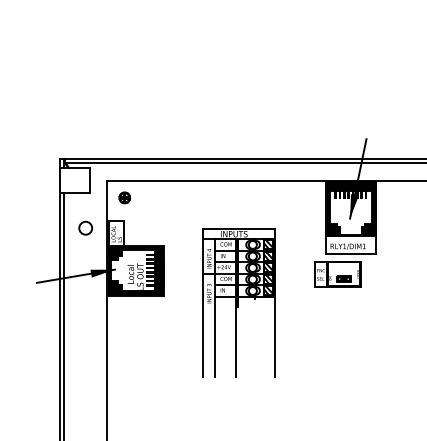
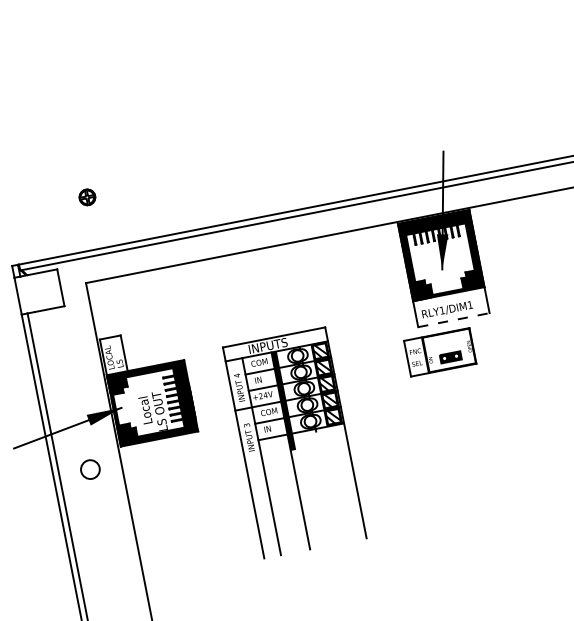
part: (124, 197) -> (86, 196), moved
circle: (85, 227) -> (89, 468), moved
line: (351, 254) -> (454, 320), solid -> dashed
part: (238, 302) -> (293, 441), moved

